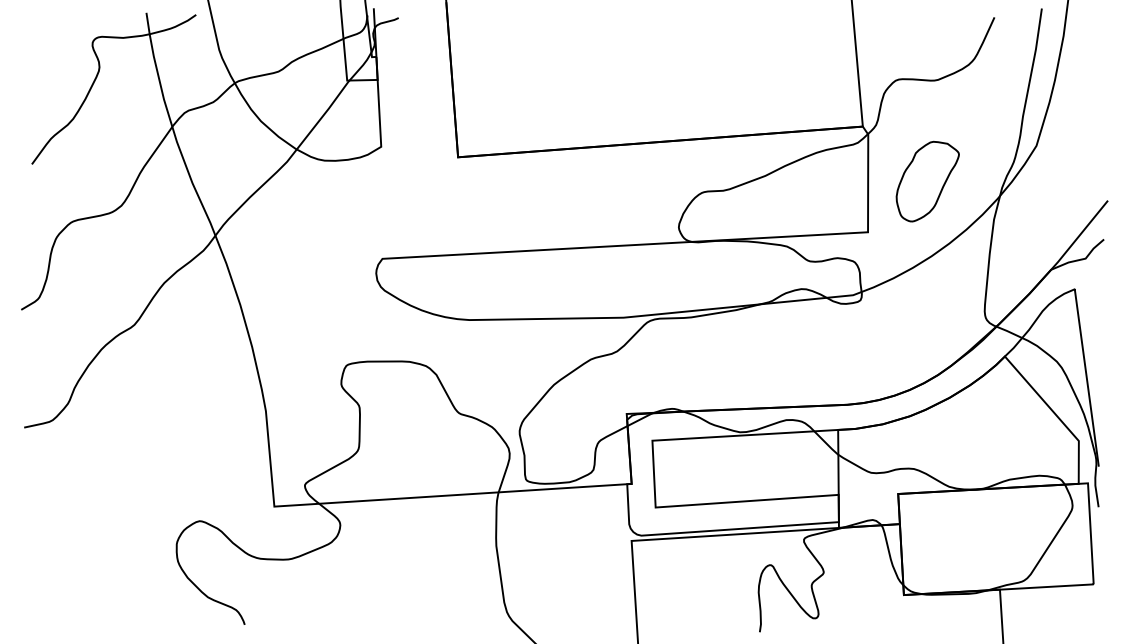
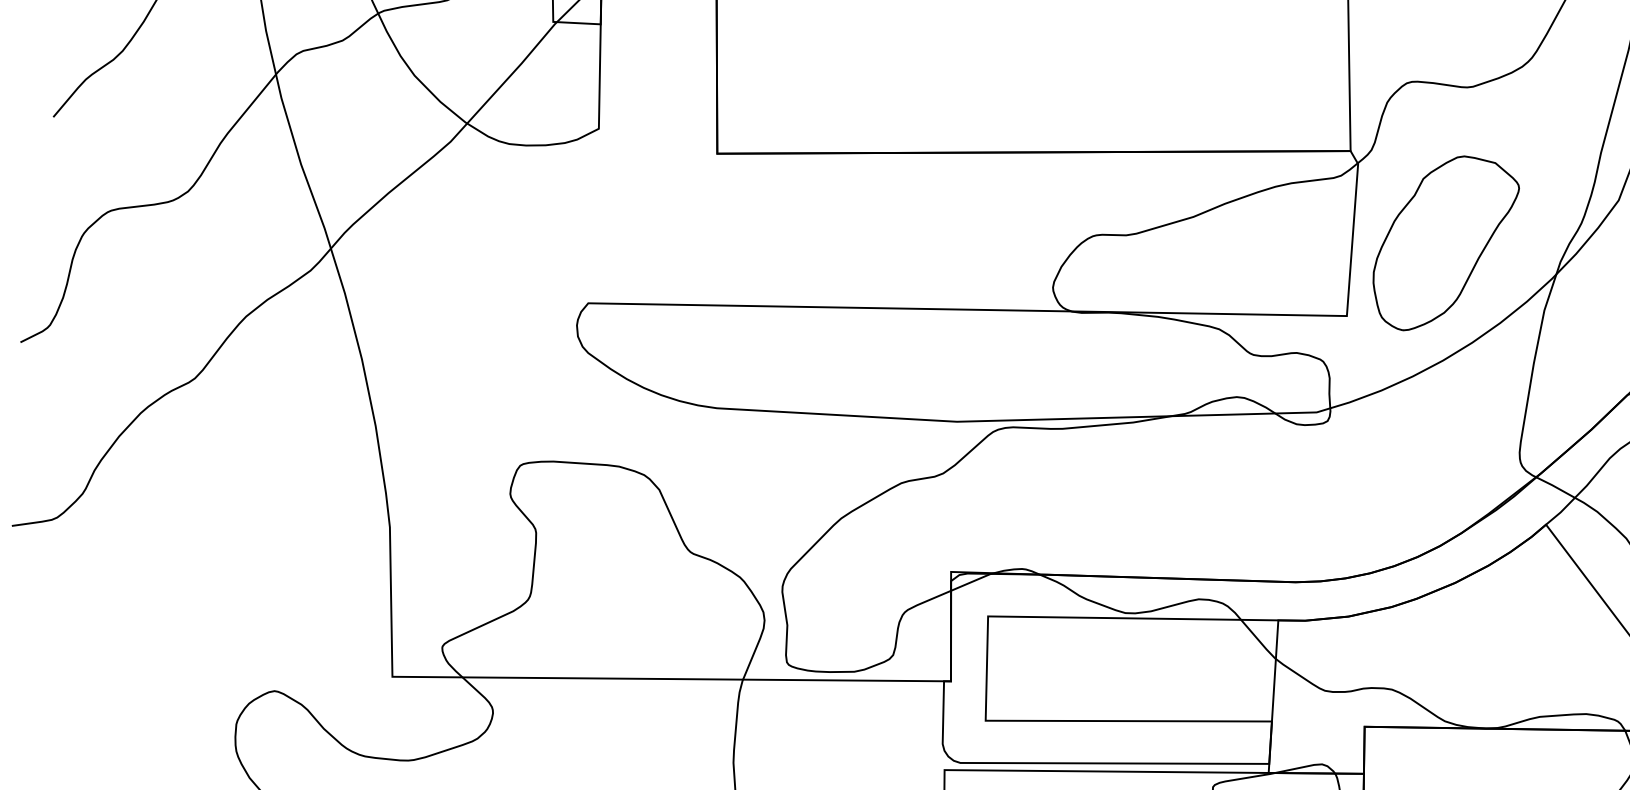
part: (927, 181) -> (1445, 243), size x1.43

